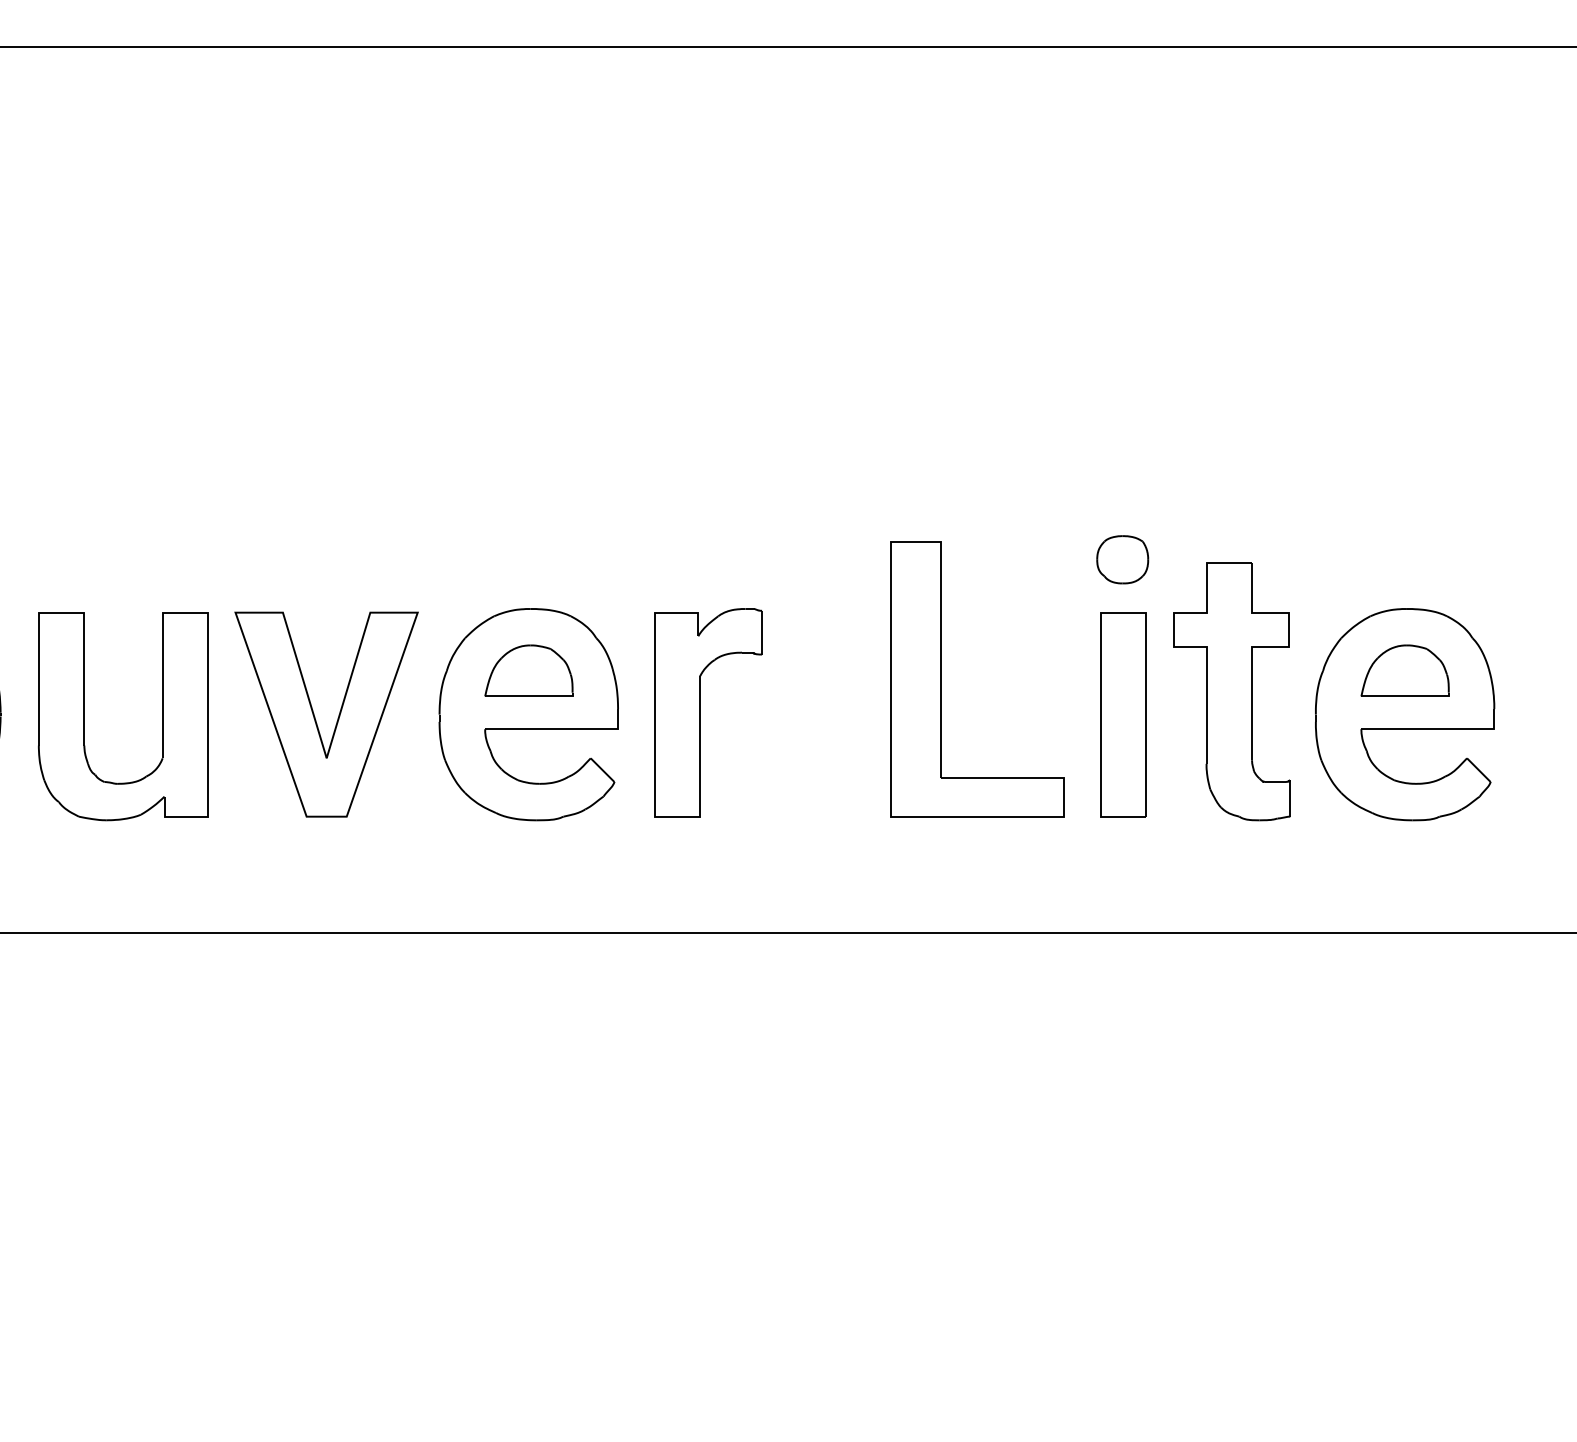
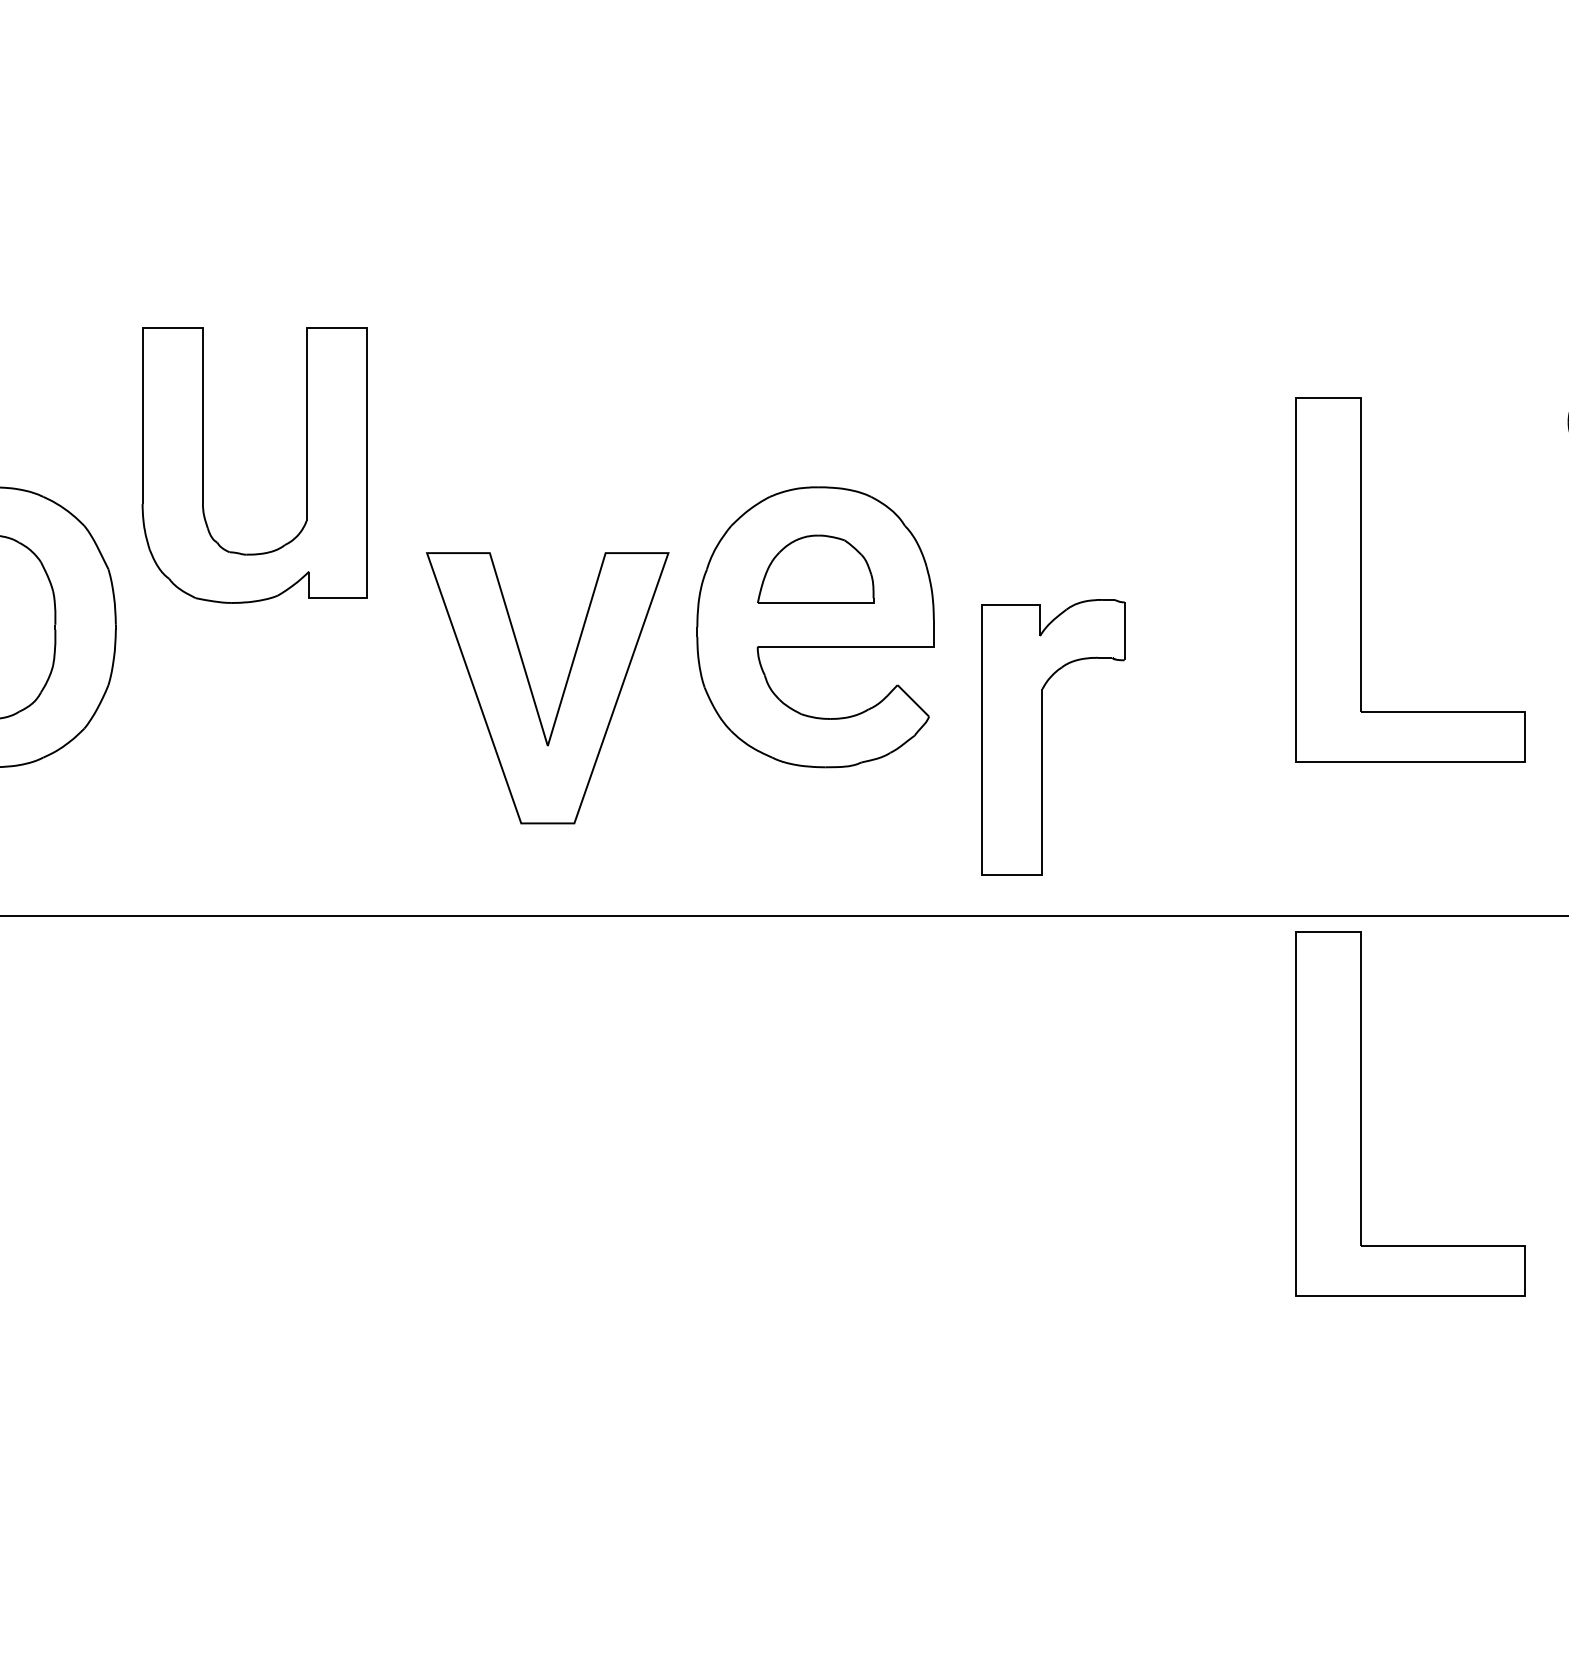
part: (700, 712) -> (1043, 737), moved
part: (84, 716) -> (203, 465), moved
part: (315, 716) -> (532, 690), moved
part: (941, 1082) -> (1362, 1114), added

